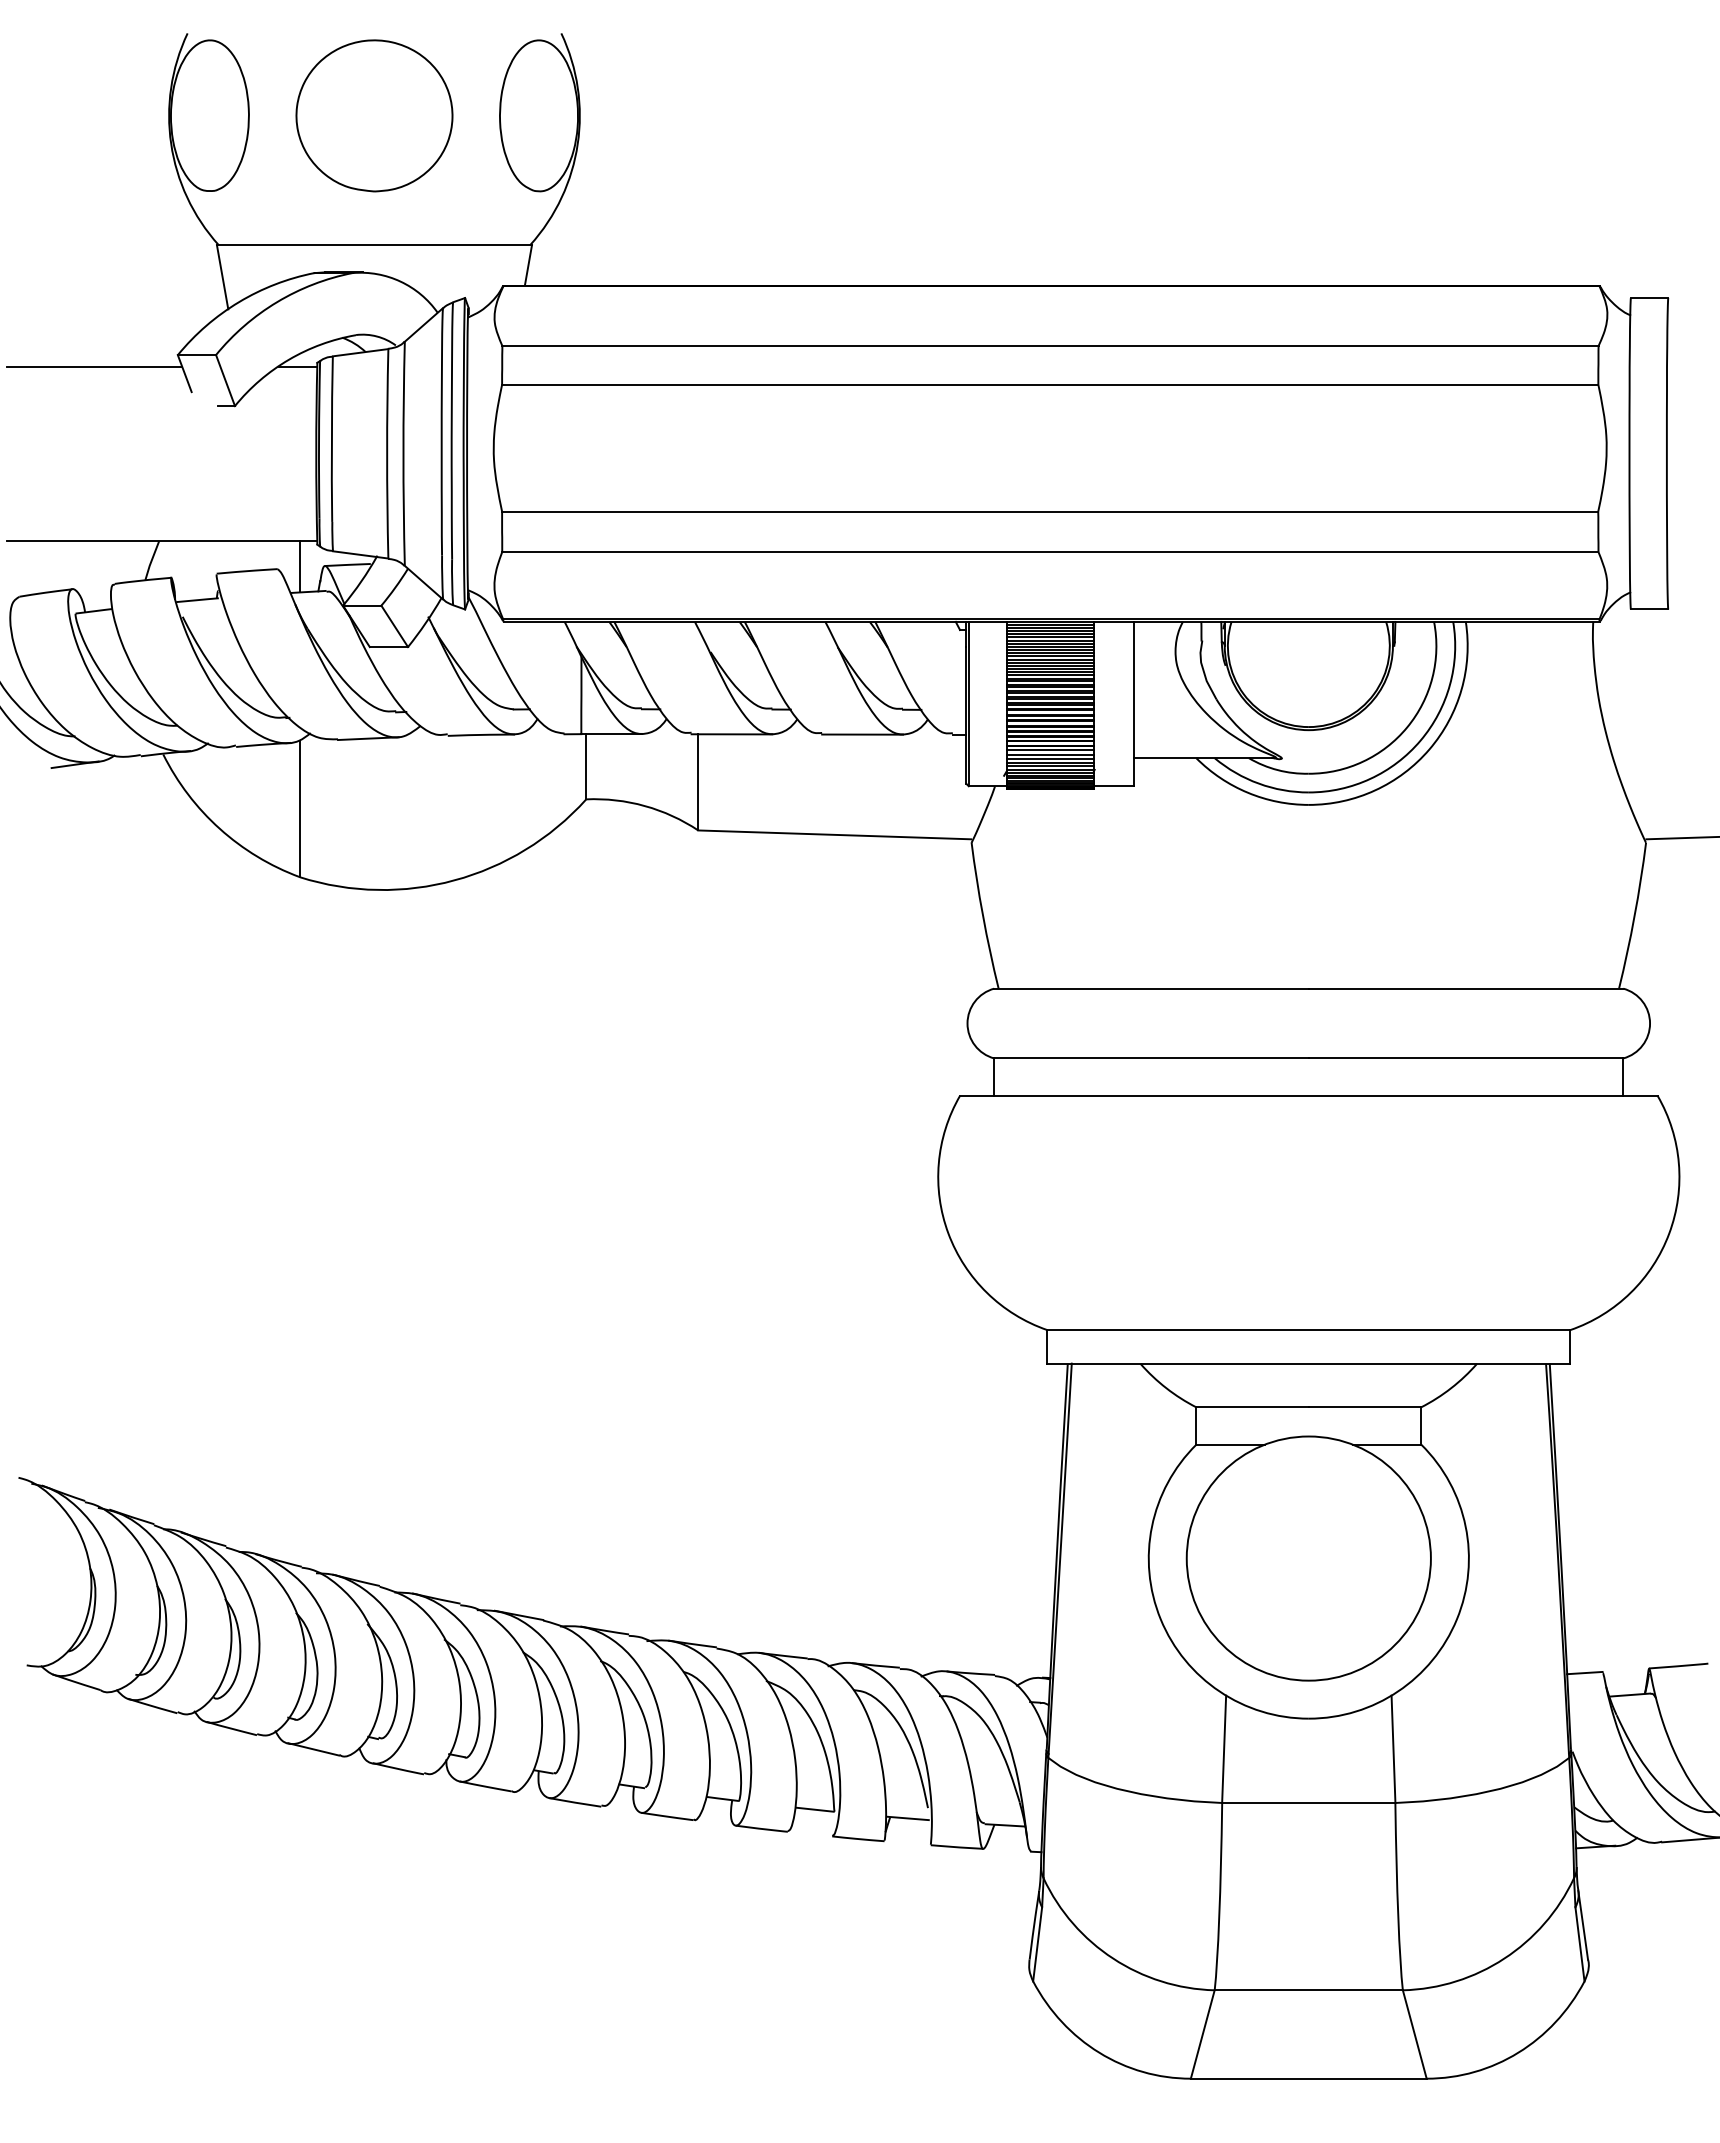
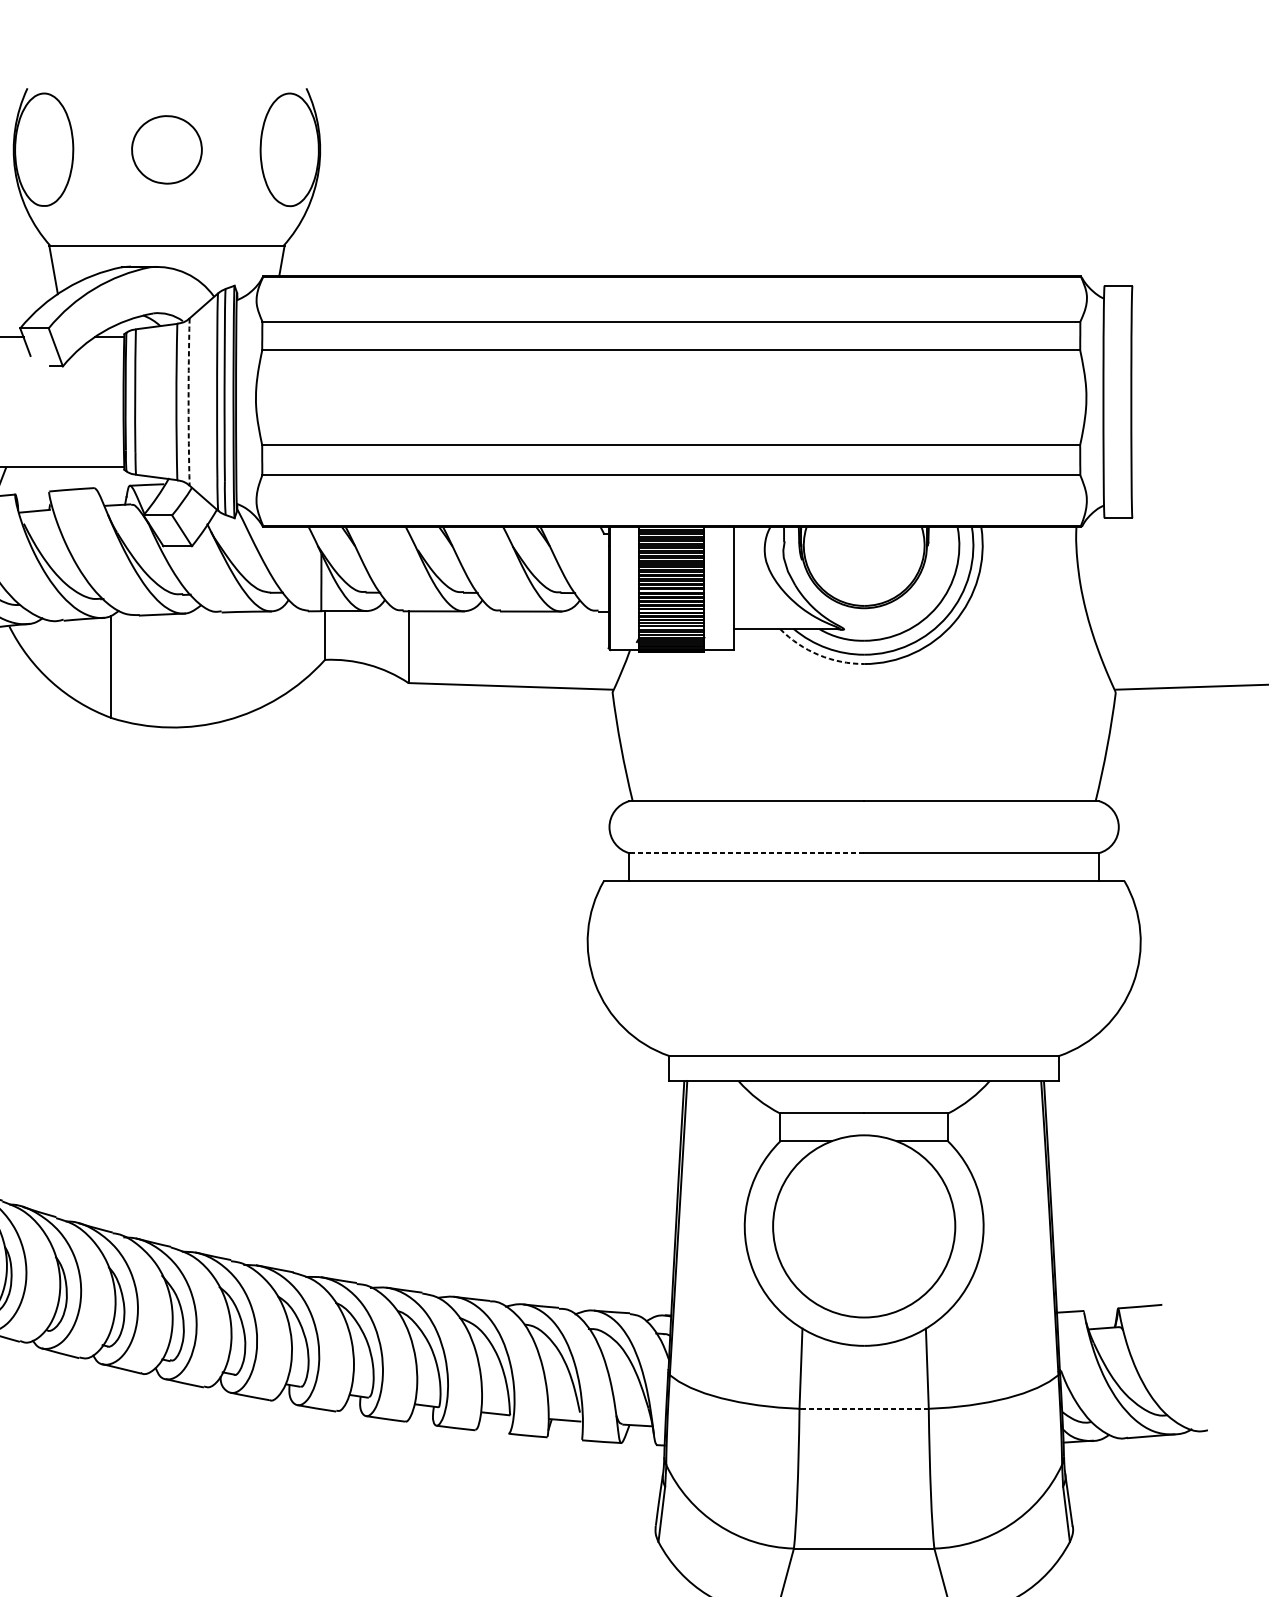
part: (374, 115) -> (166, 149), size x0.6
arc: (403, 453) -> (188, 401), solid -> dashed
line: (299, 566) -> (111, 486), removed
arc: (1247, 792) -> (818, 654), solid -> dashed
line: (1152, 1058) -> (747, 853), solid -> dashed
line: (1308, 1803) -> (863, 1409), solid -> dashed

